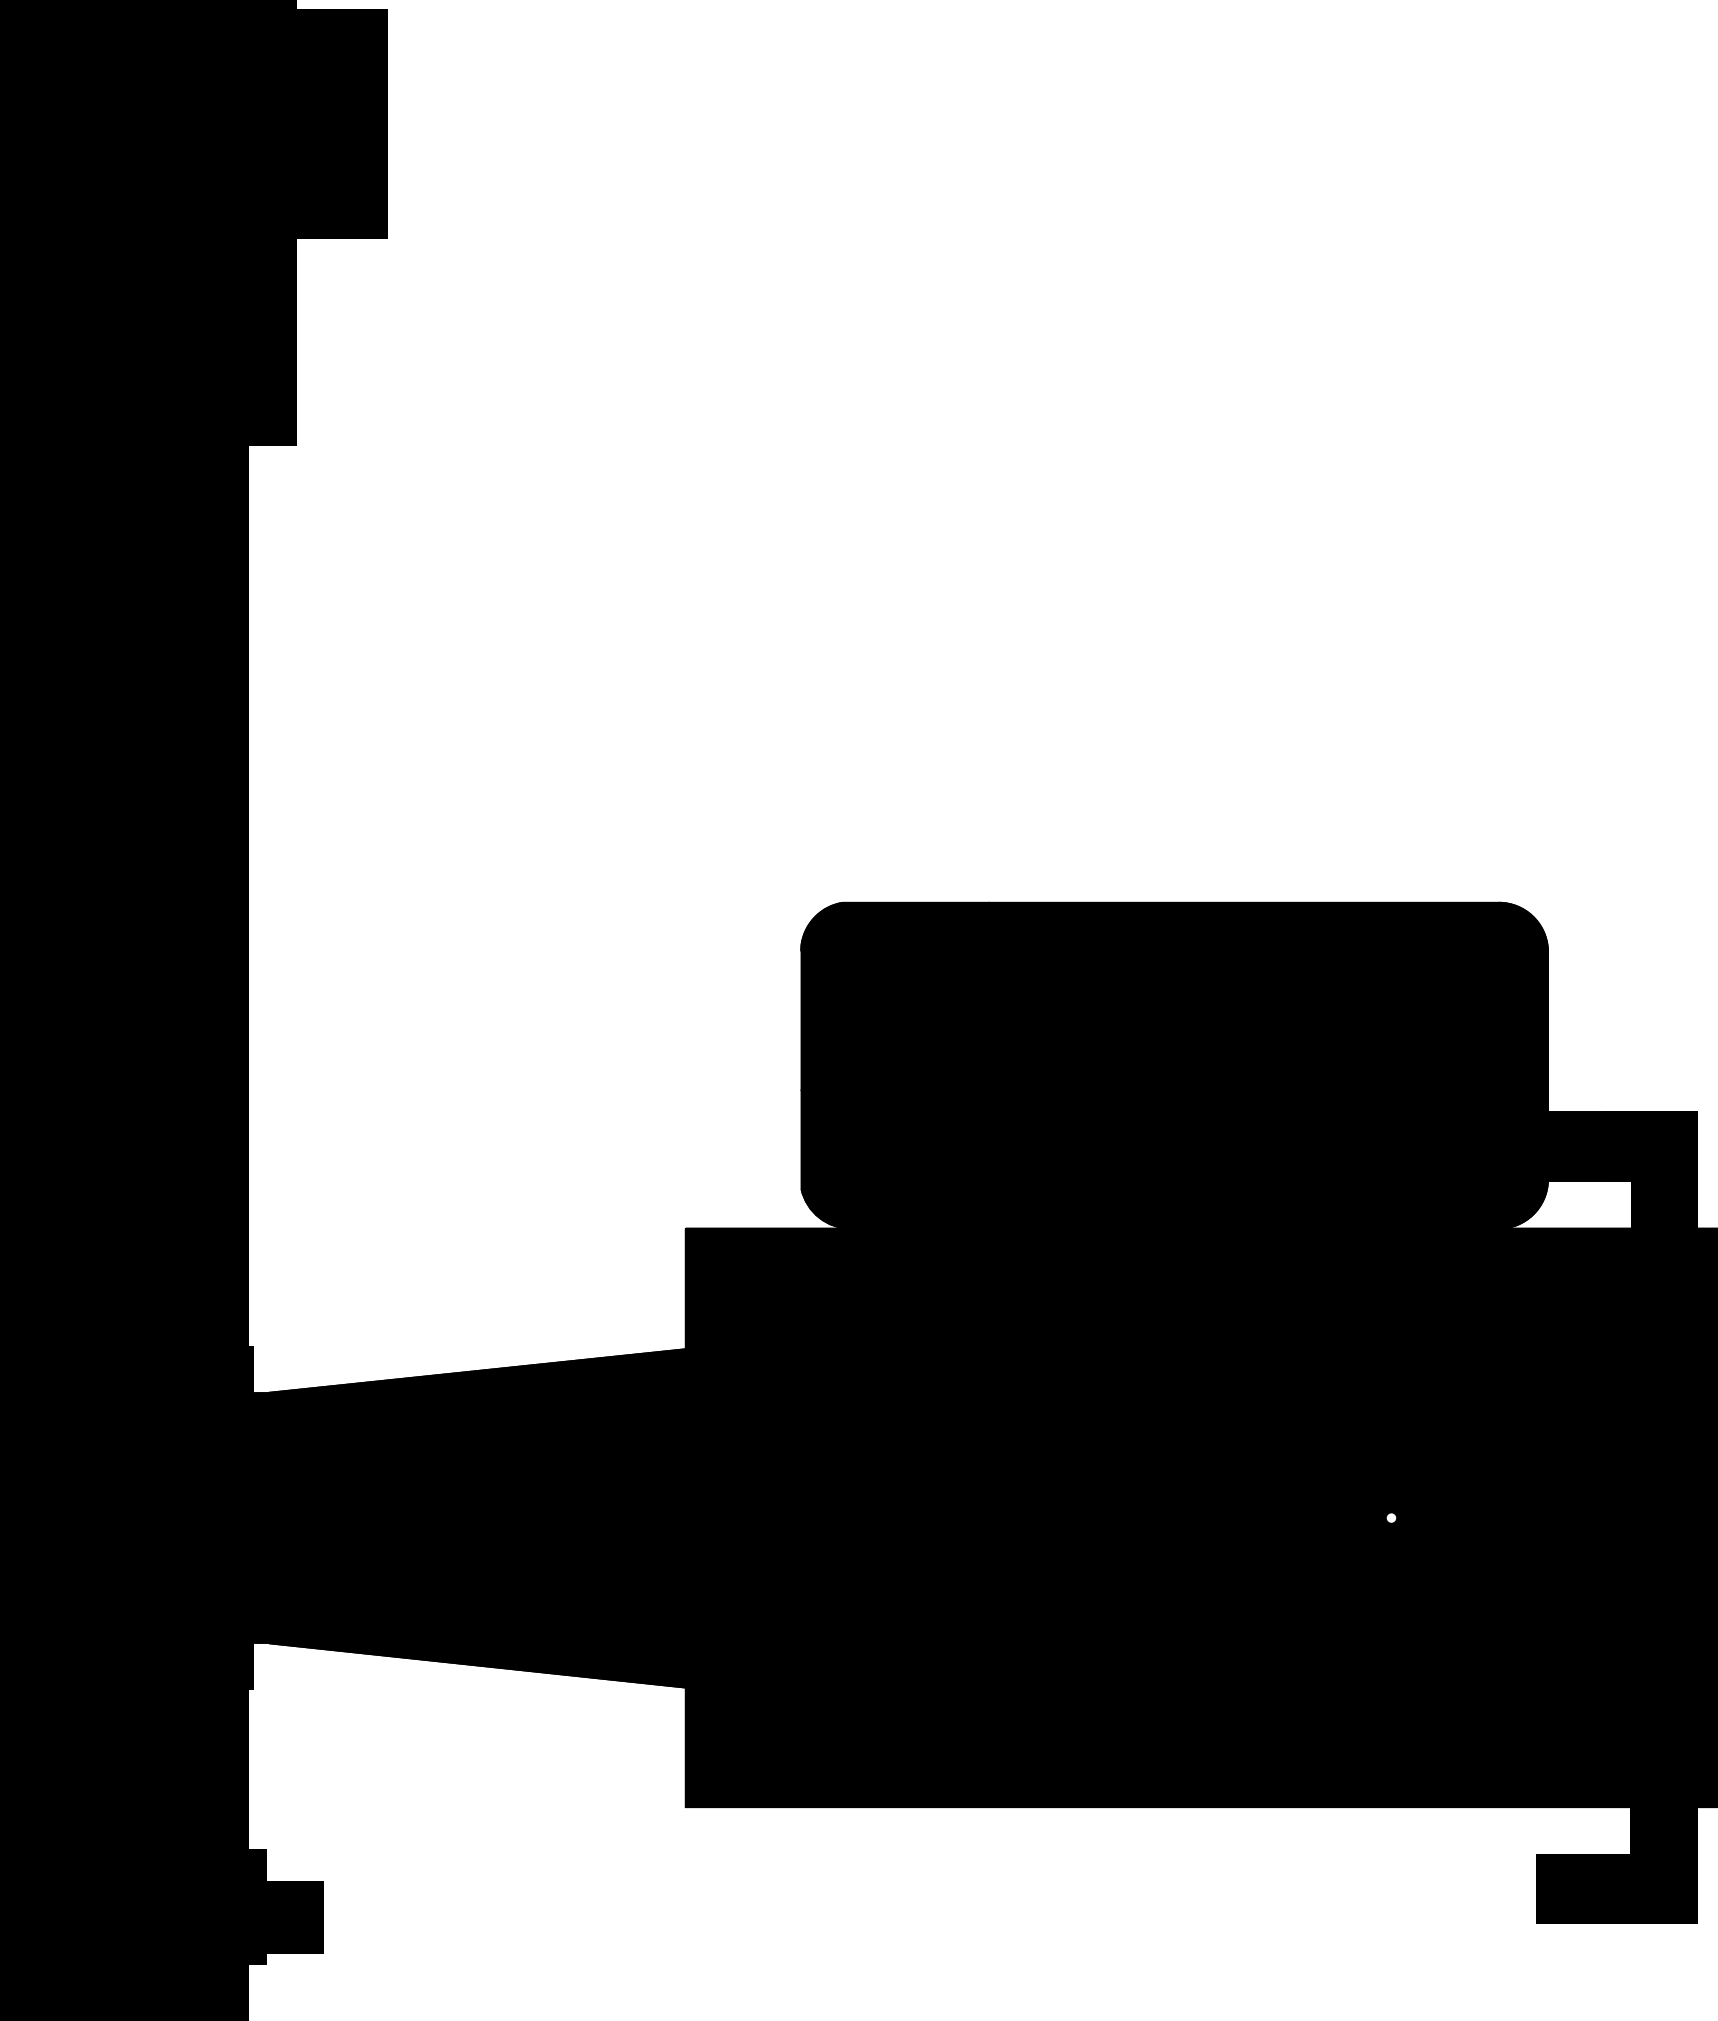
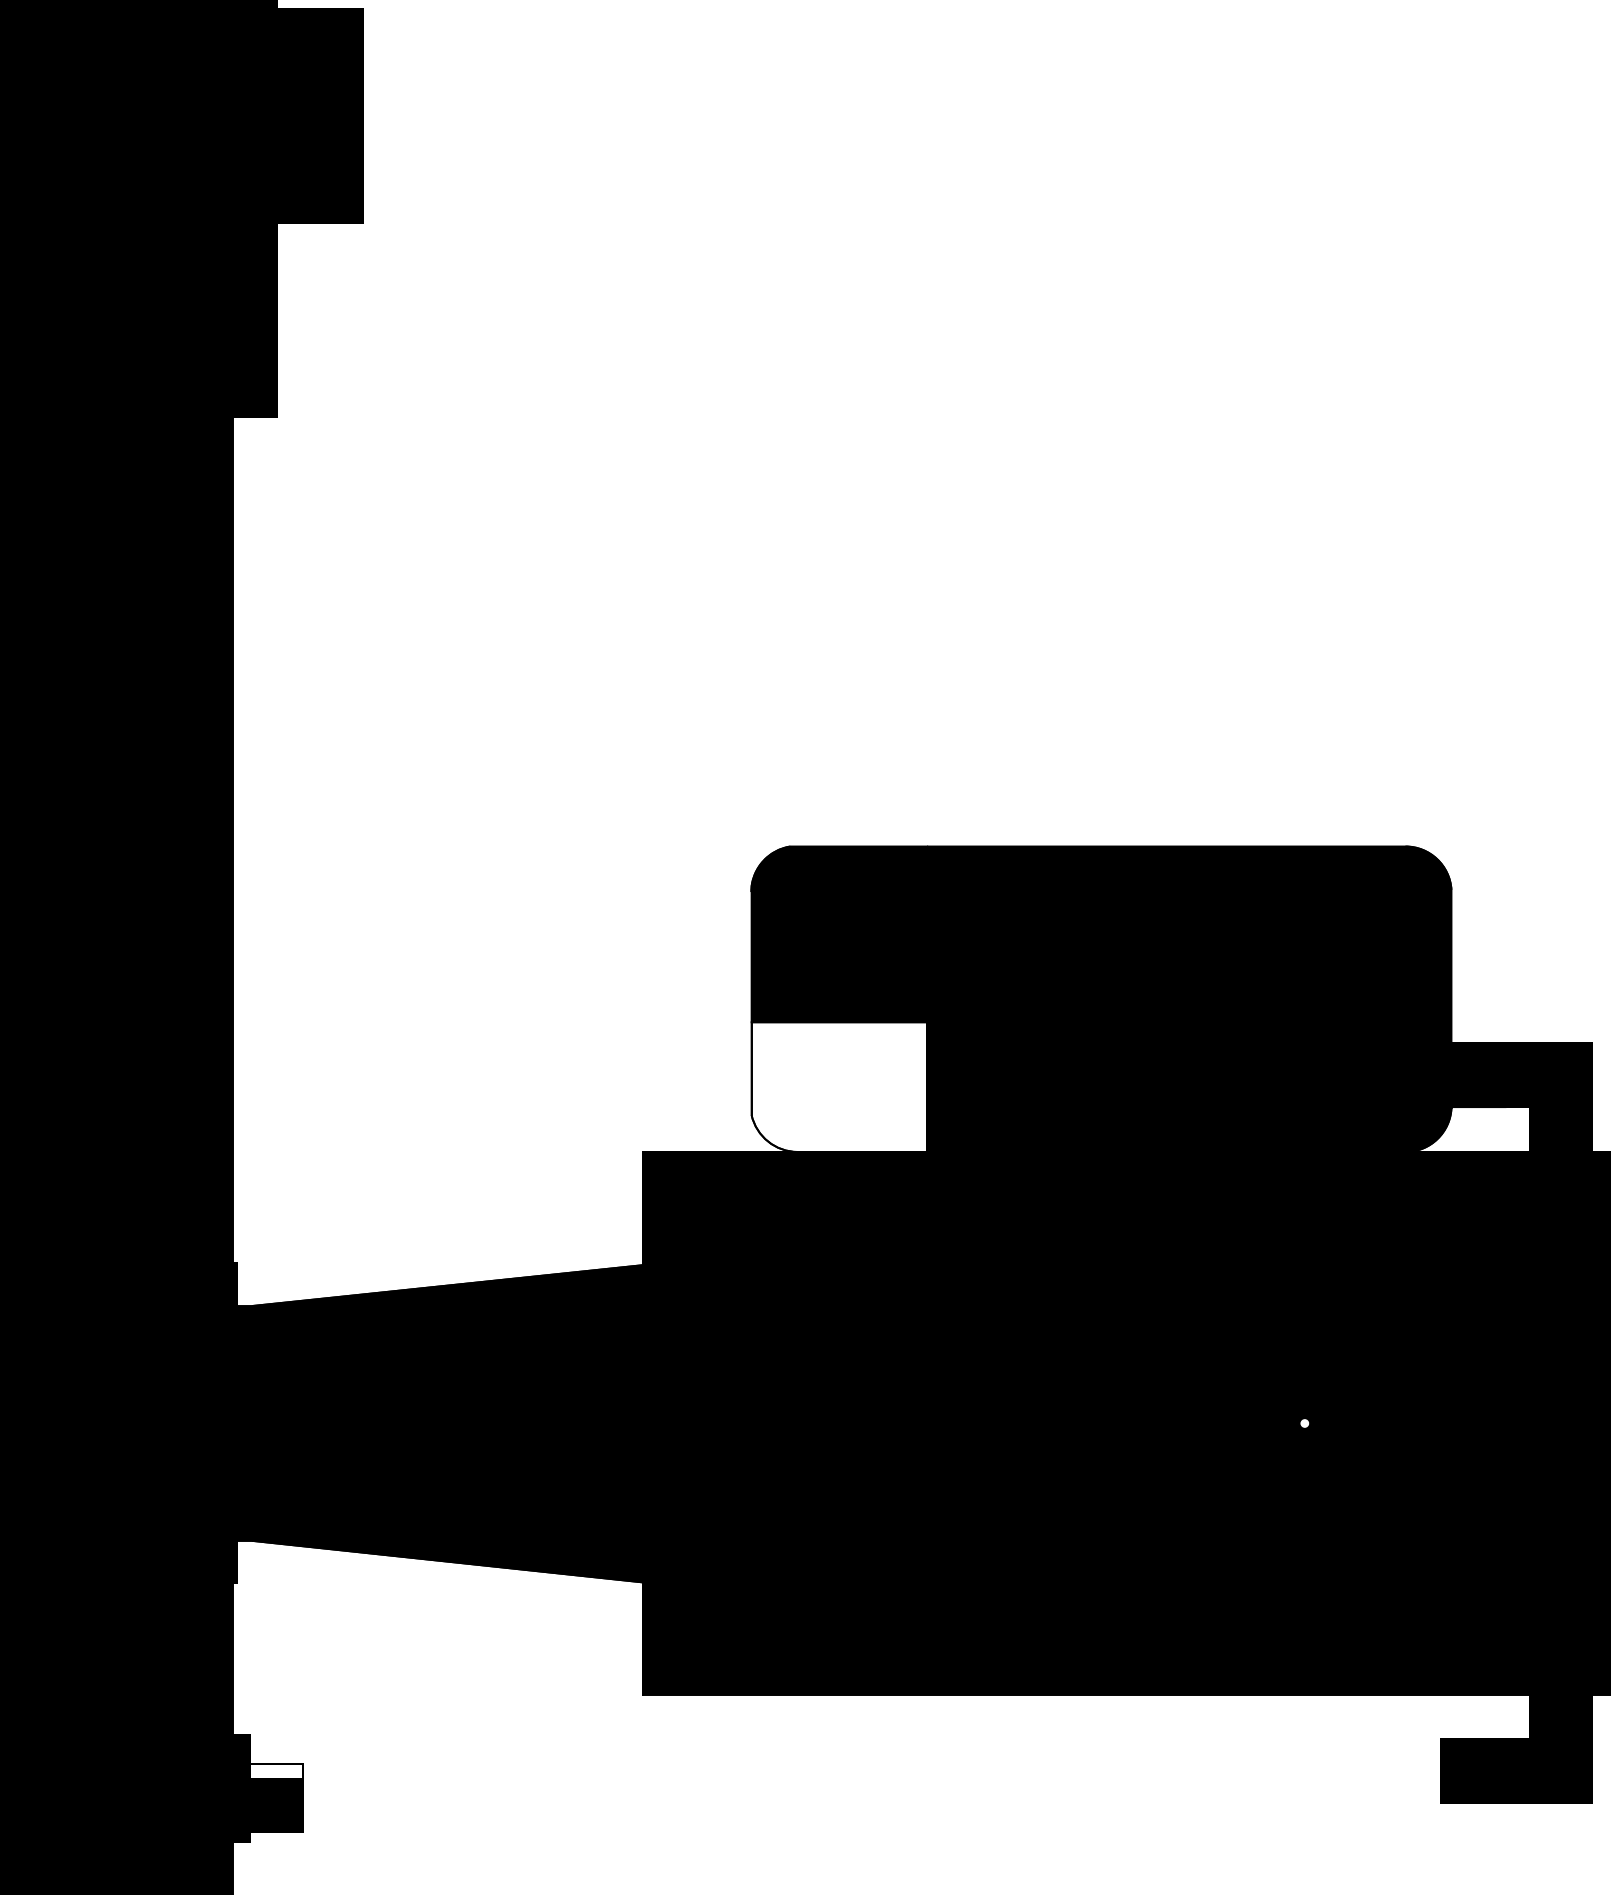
fill: (895, 1158) -> (839, 1086), removed
fill: (294, 1889) -> (276, 1771), removed

